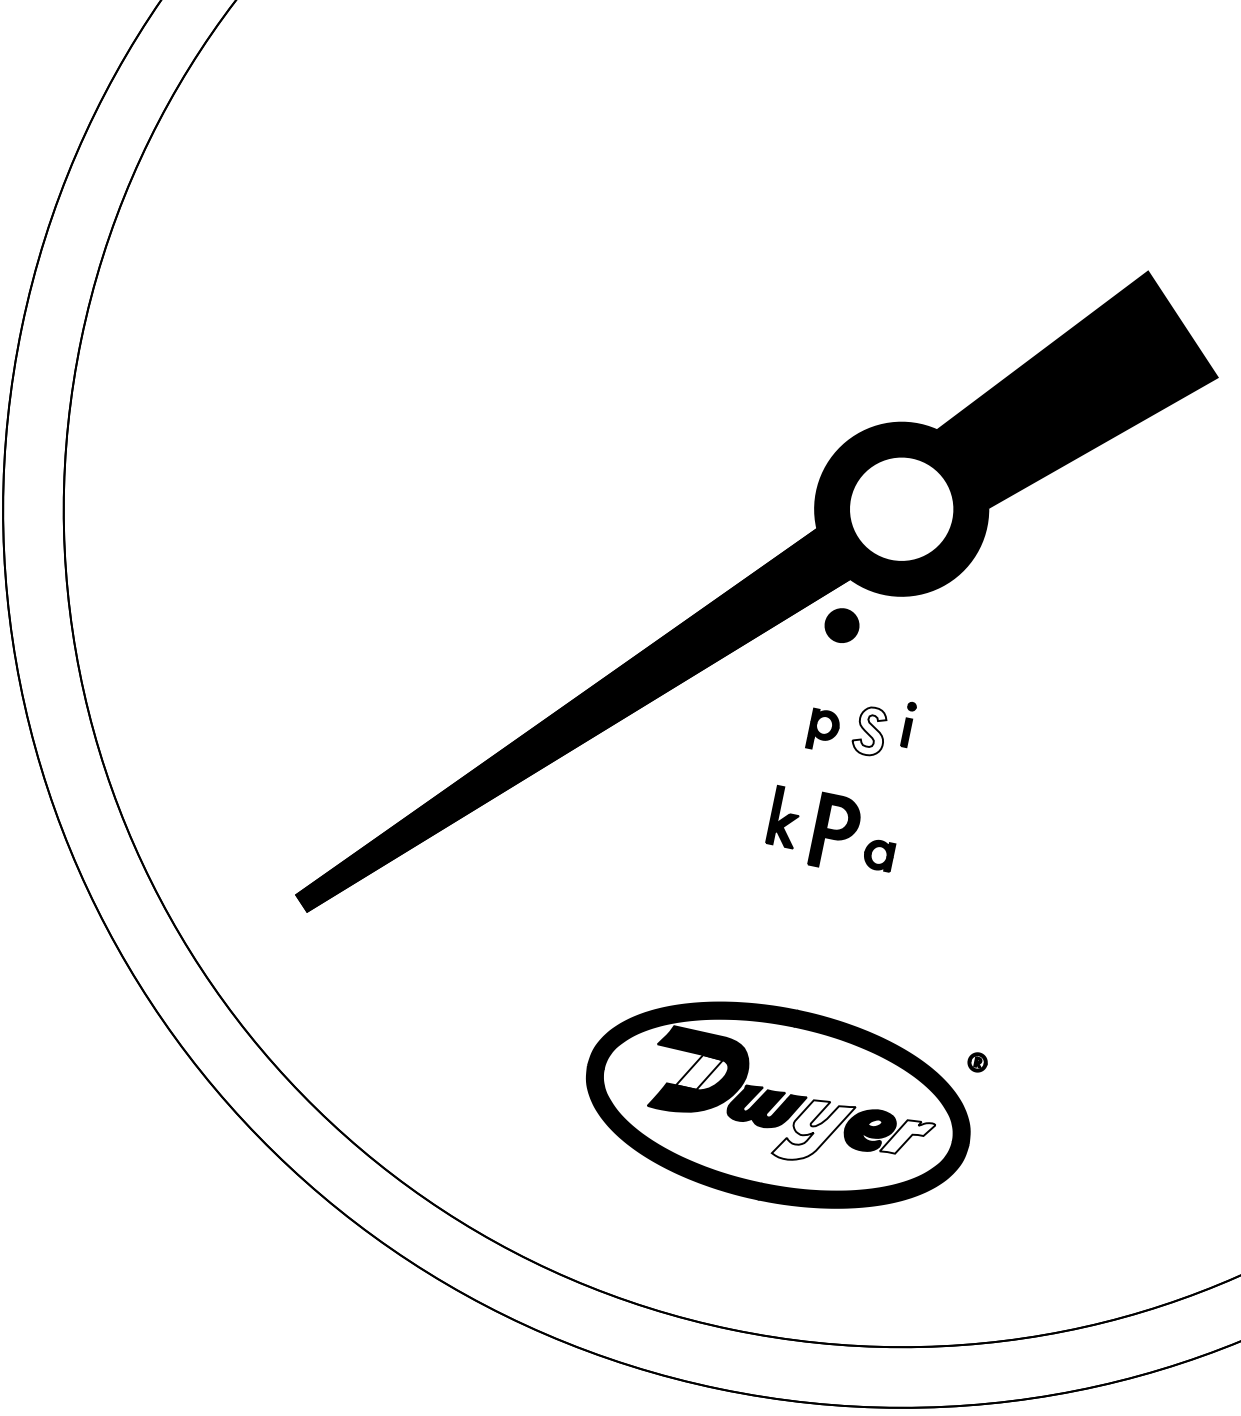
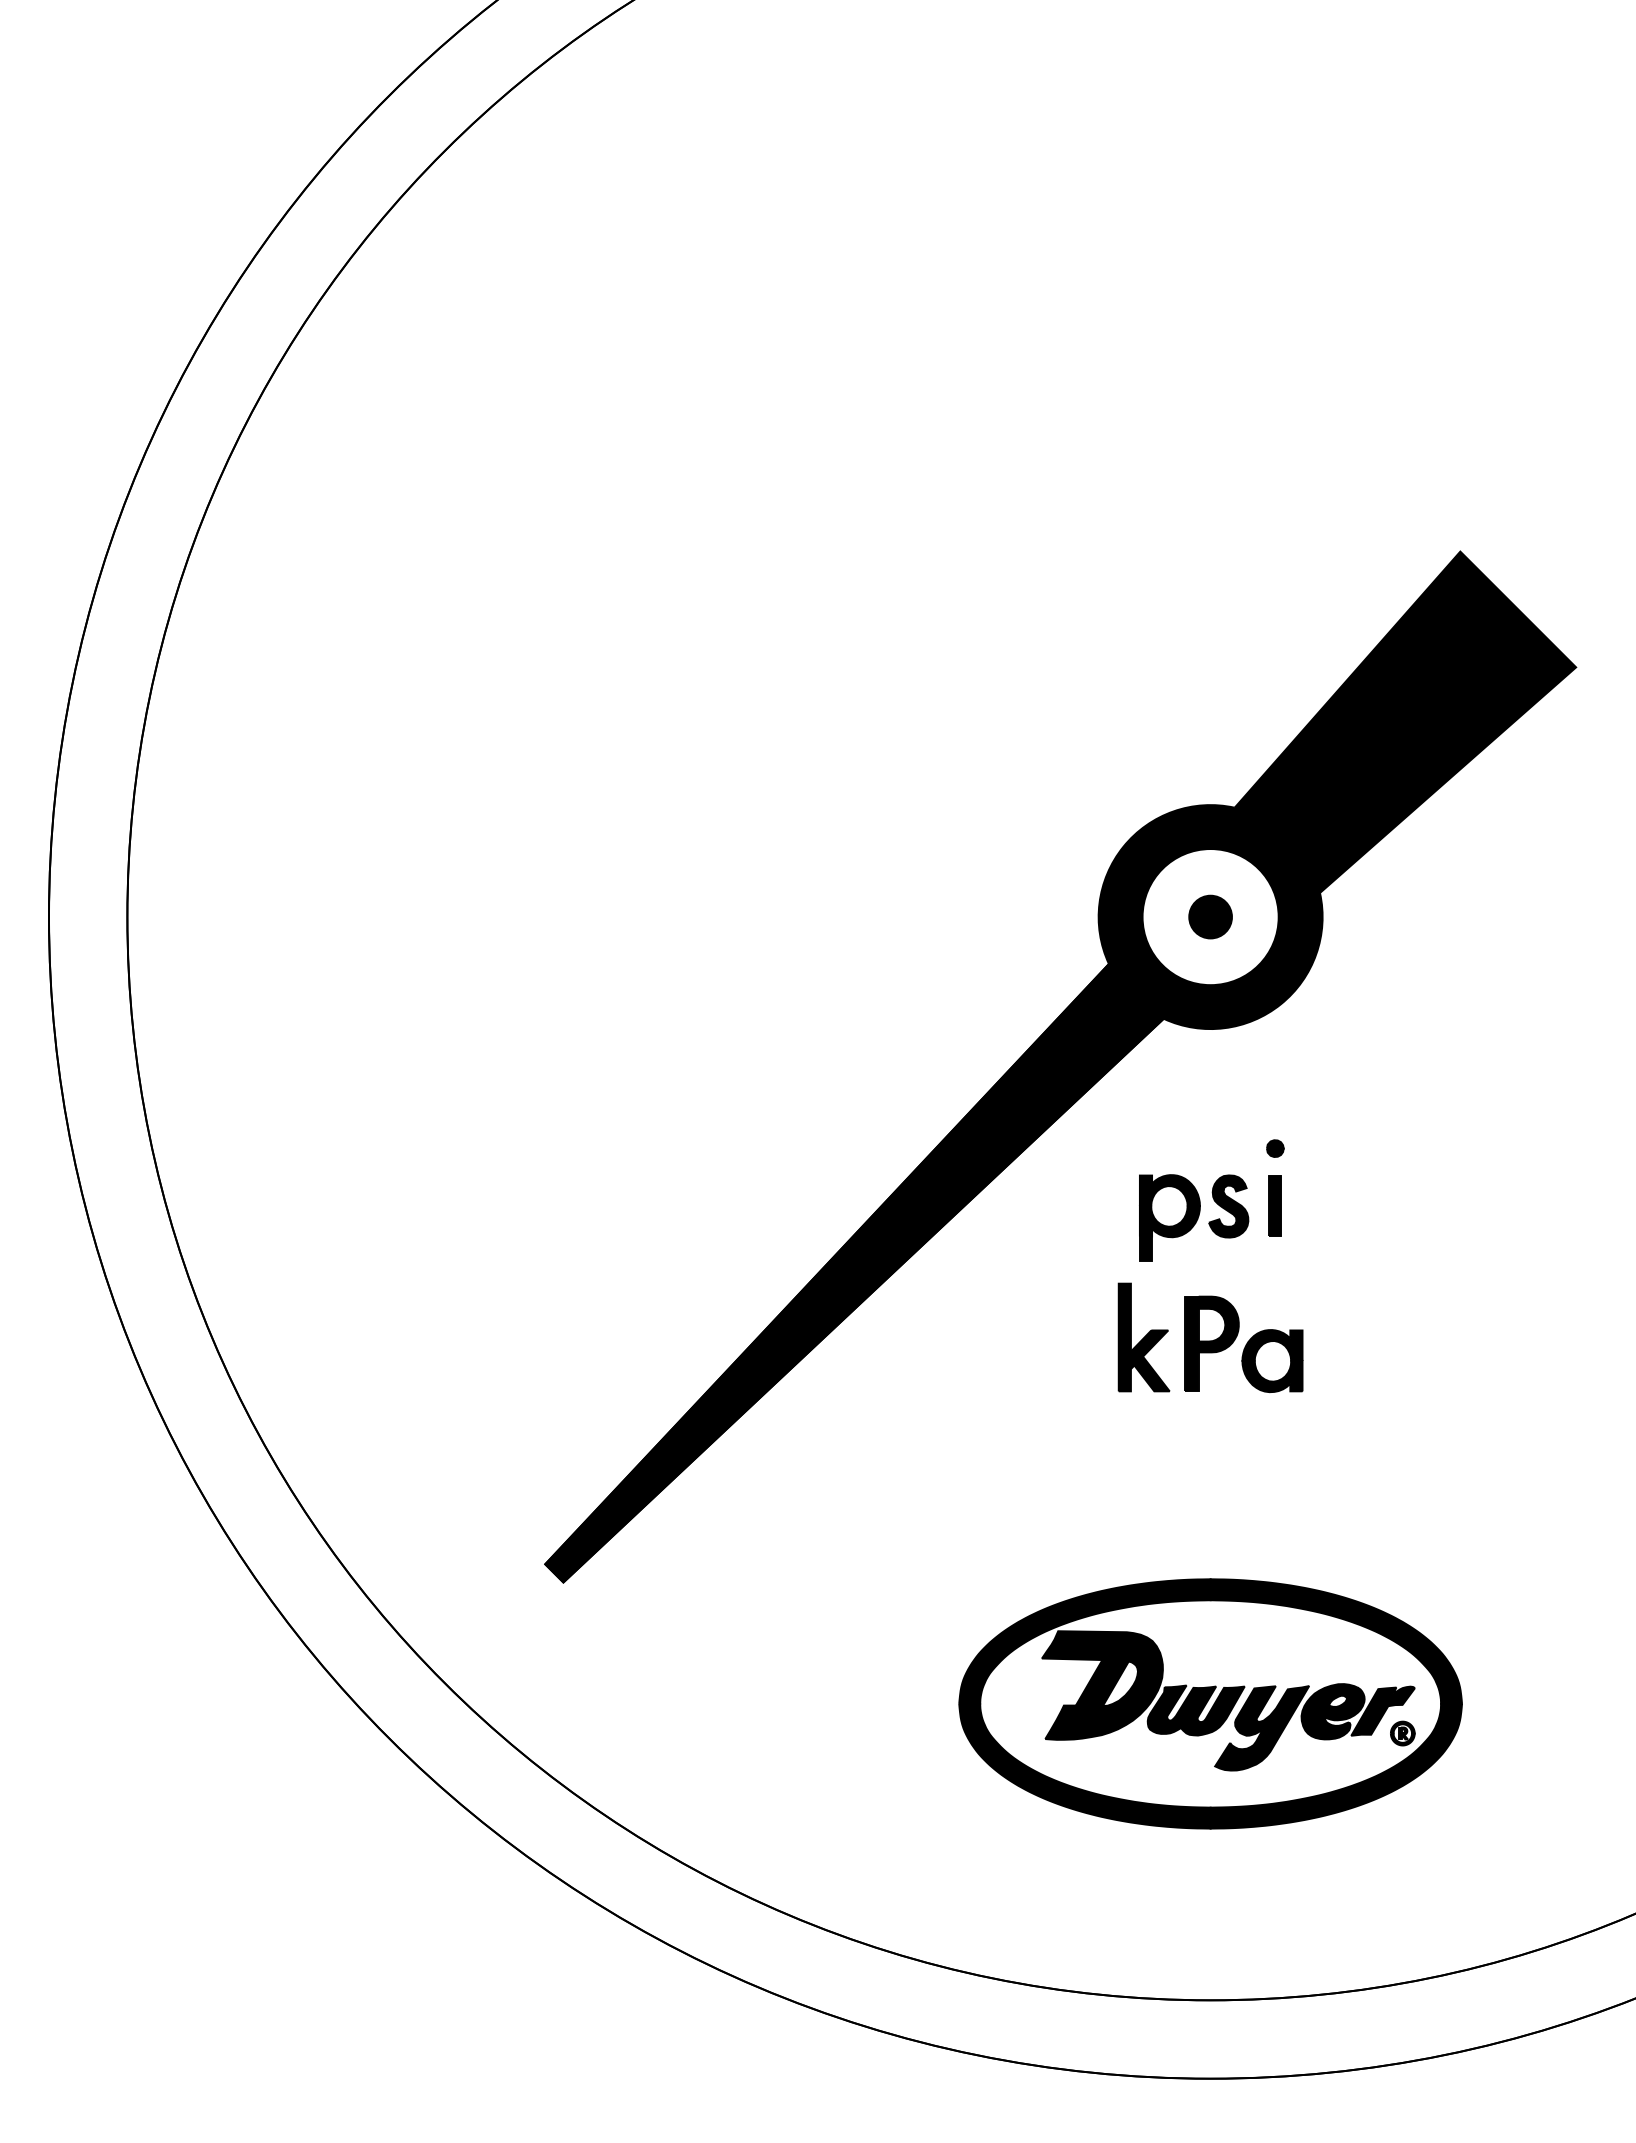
part: (842, 625) -> (1210, 916), moved
part: (908, 724) -> (1275, 1187), size x1.67
part: (823, 730) -> (1169, 1217), size x1.67
fill: (869, 731) -> (1228, 1206), added
part: (784, 817) -> (1143, 1337), size x1.43
part: (878, 855) -> (1272, 1361), size x1.67
part: (977, 1062) -> (1402, 1733), moved
fill: (698, 1071) -> (1101, 1682), added
fill: (813, 1131) -> (1262, 1728), added
fill: (908, 1137) -> (1383, 1710), added

